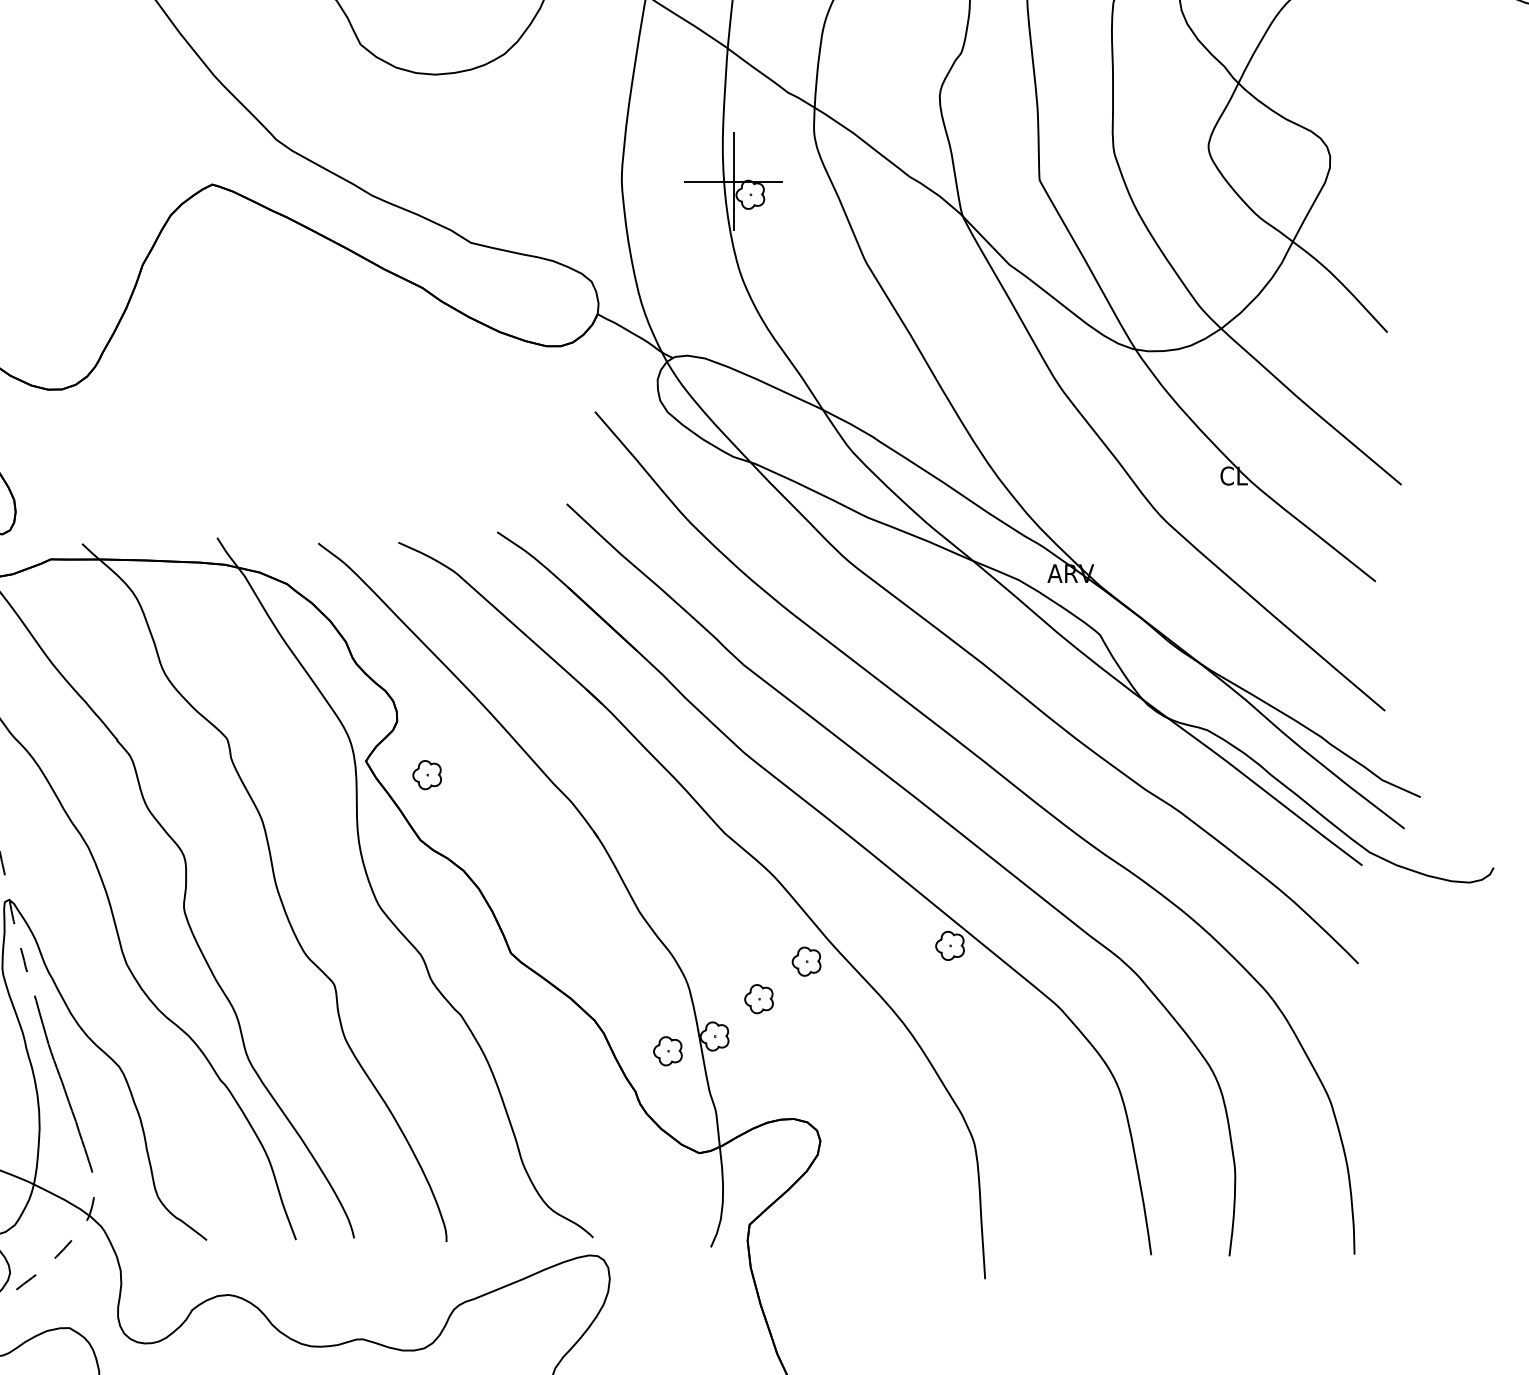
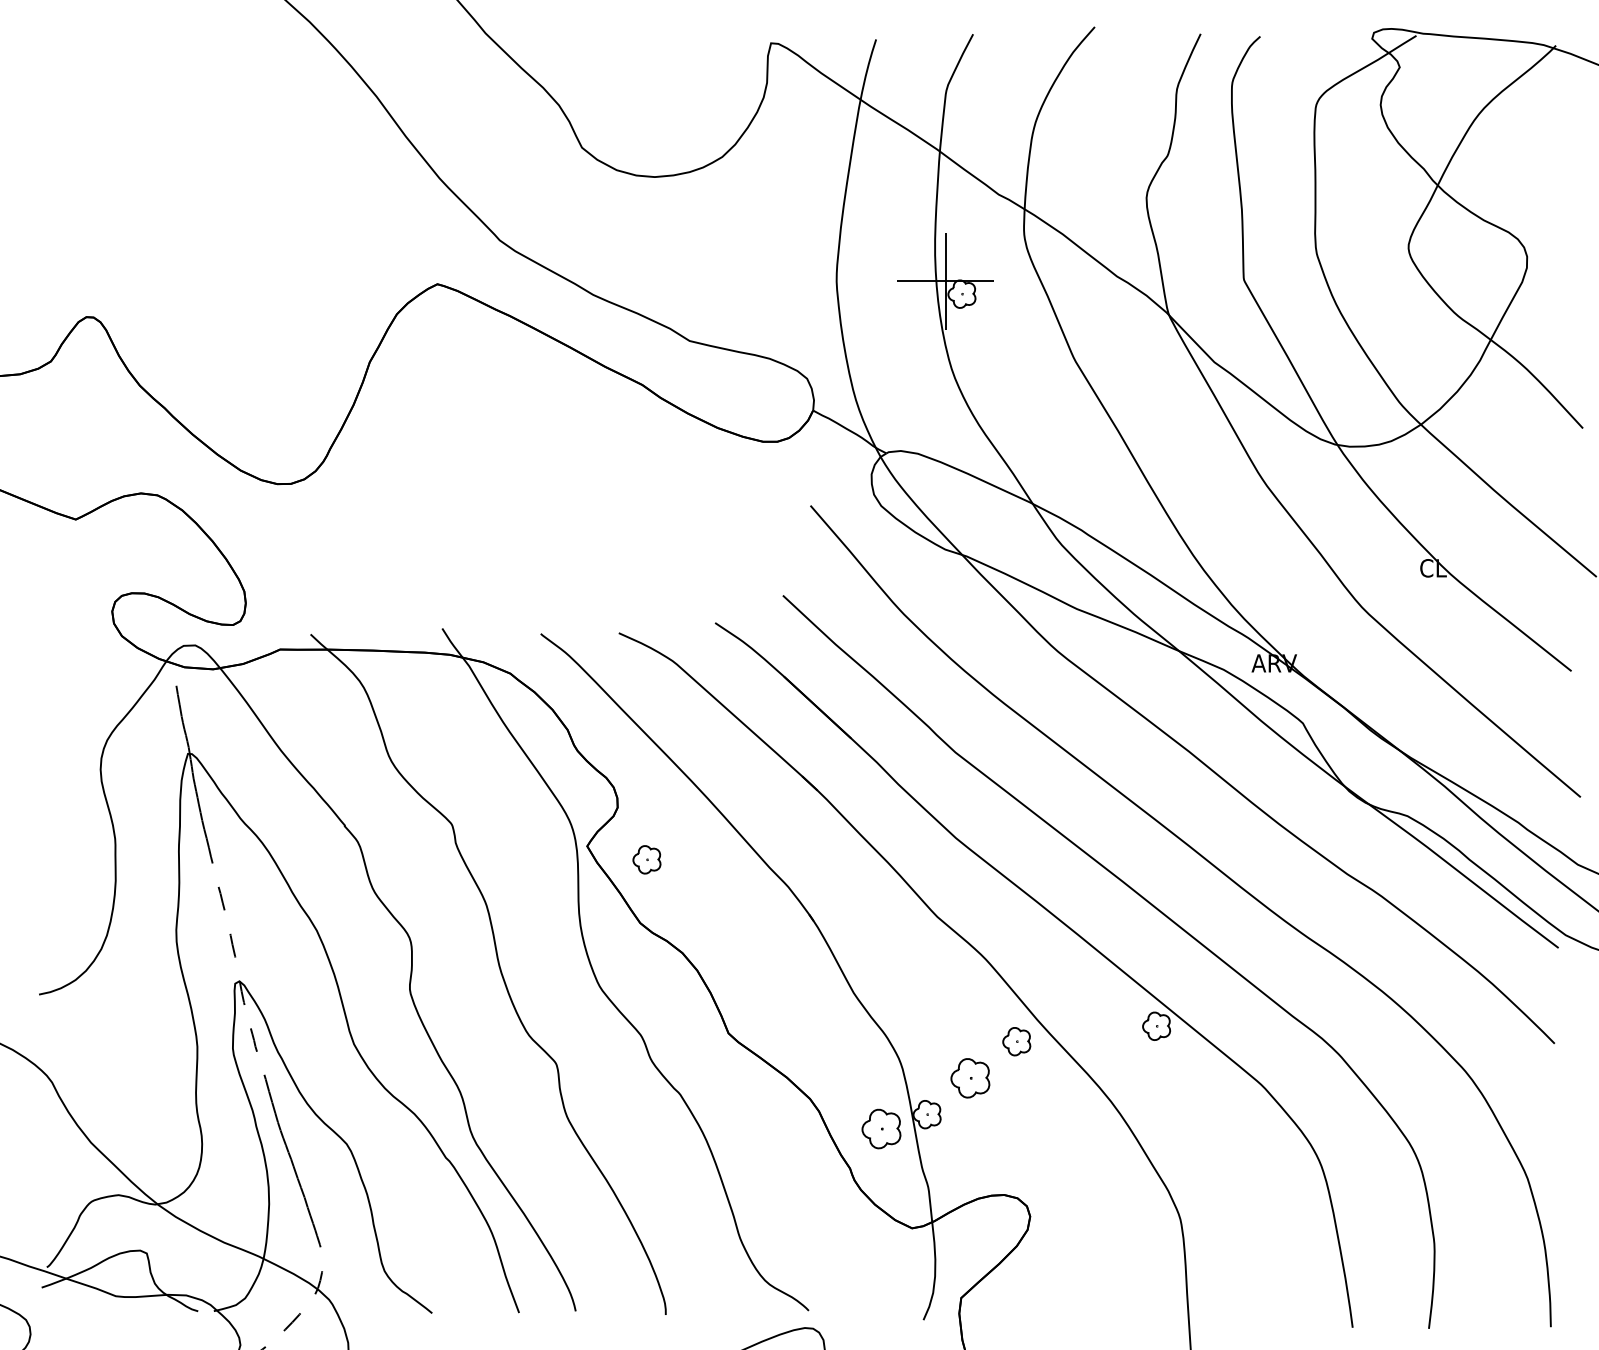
part: (759, 998) -> (970, 1077), size x1.4
part: (667, 1050) -> (881, 1128), size x1.4

